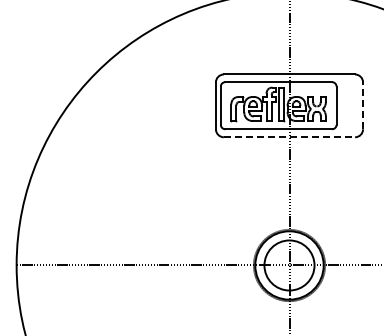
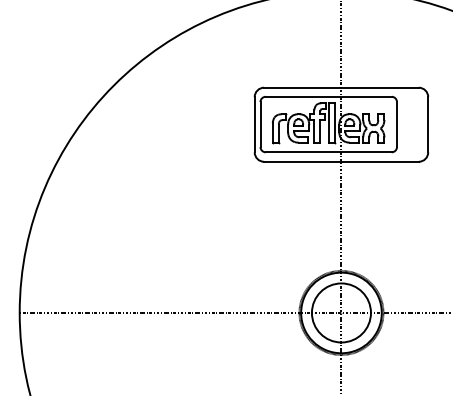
line: (363, 105) -> (428, 124), dashed -> solid
line: (289, 137) -> (341, 162), dashed -> solid

